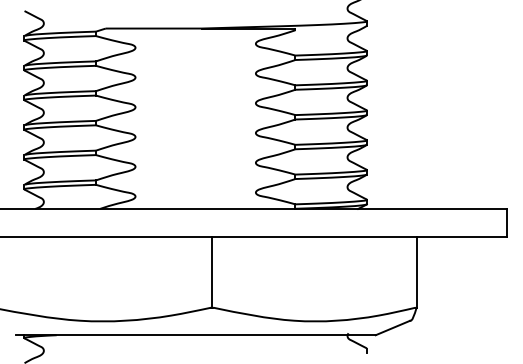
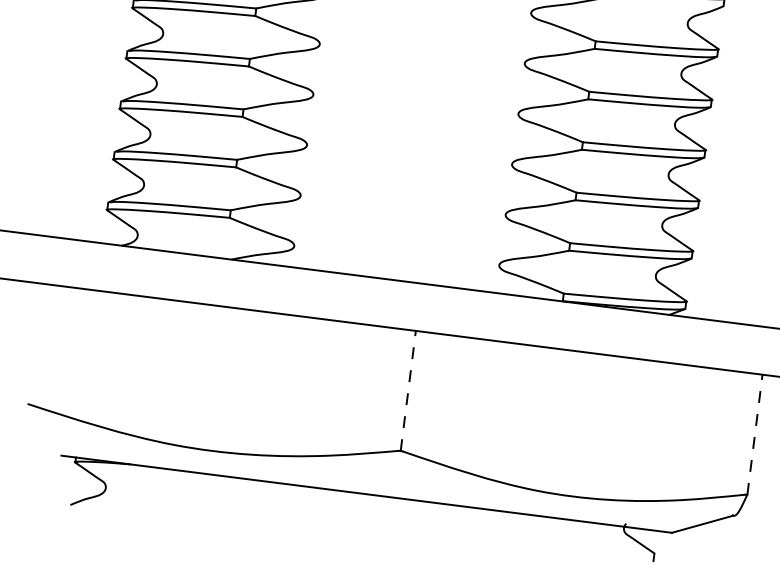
line: (212, 271) -> (408, 389), solid -> dashed
line: (416, 271) -> (754, 433), solid -> dashed

